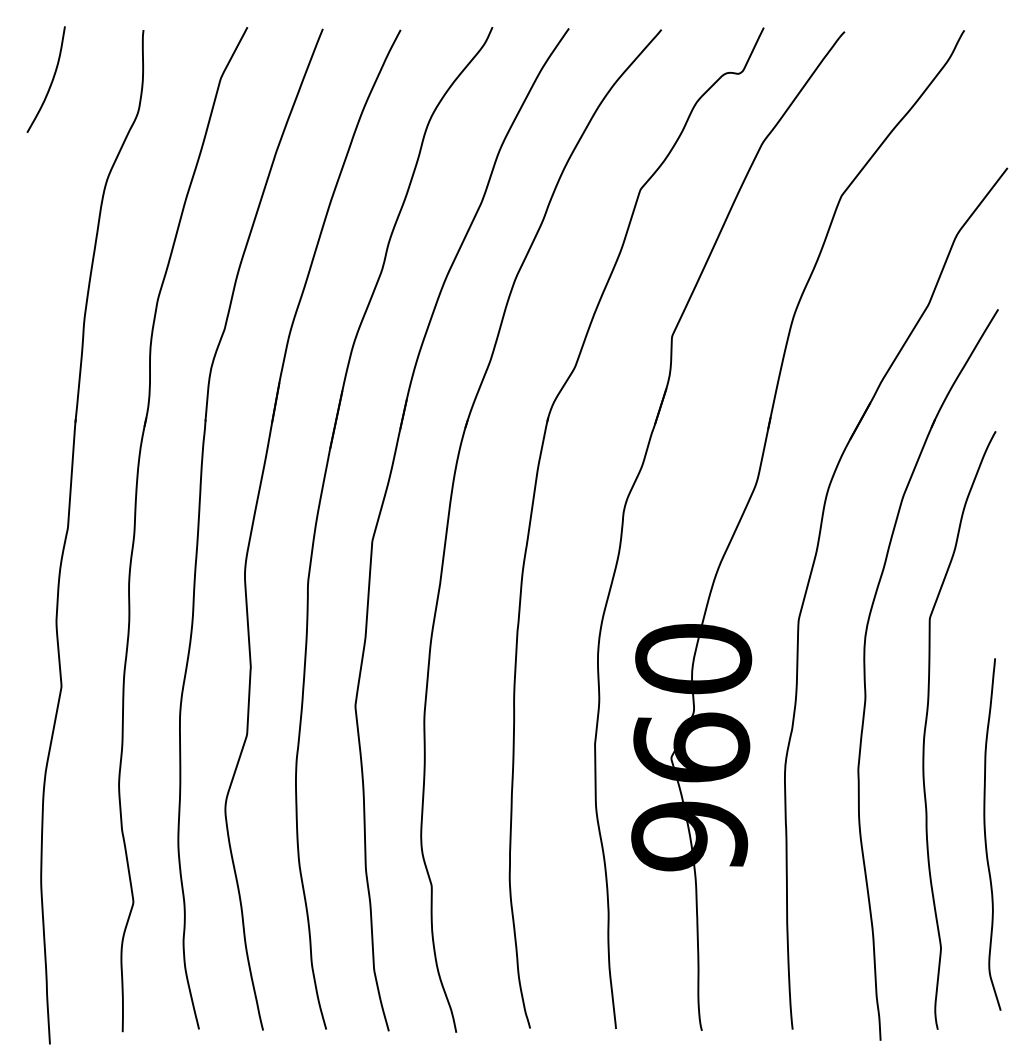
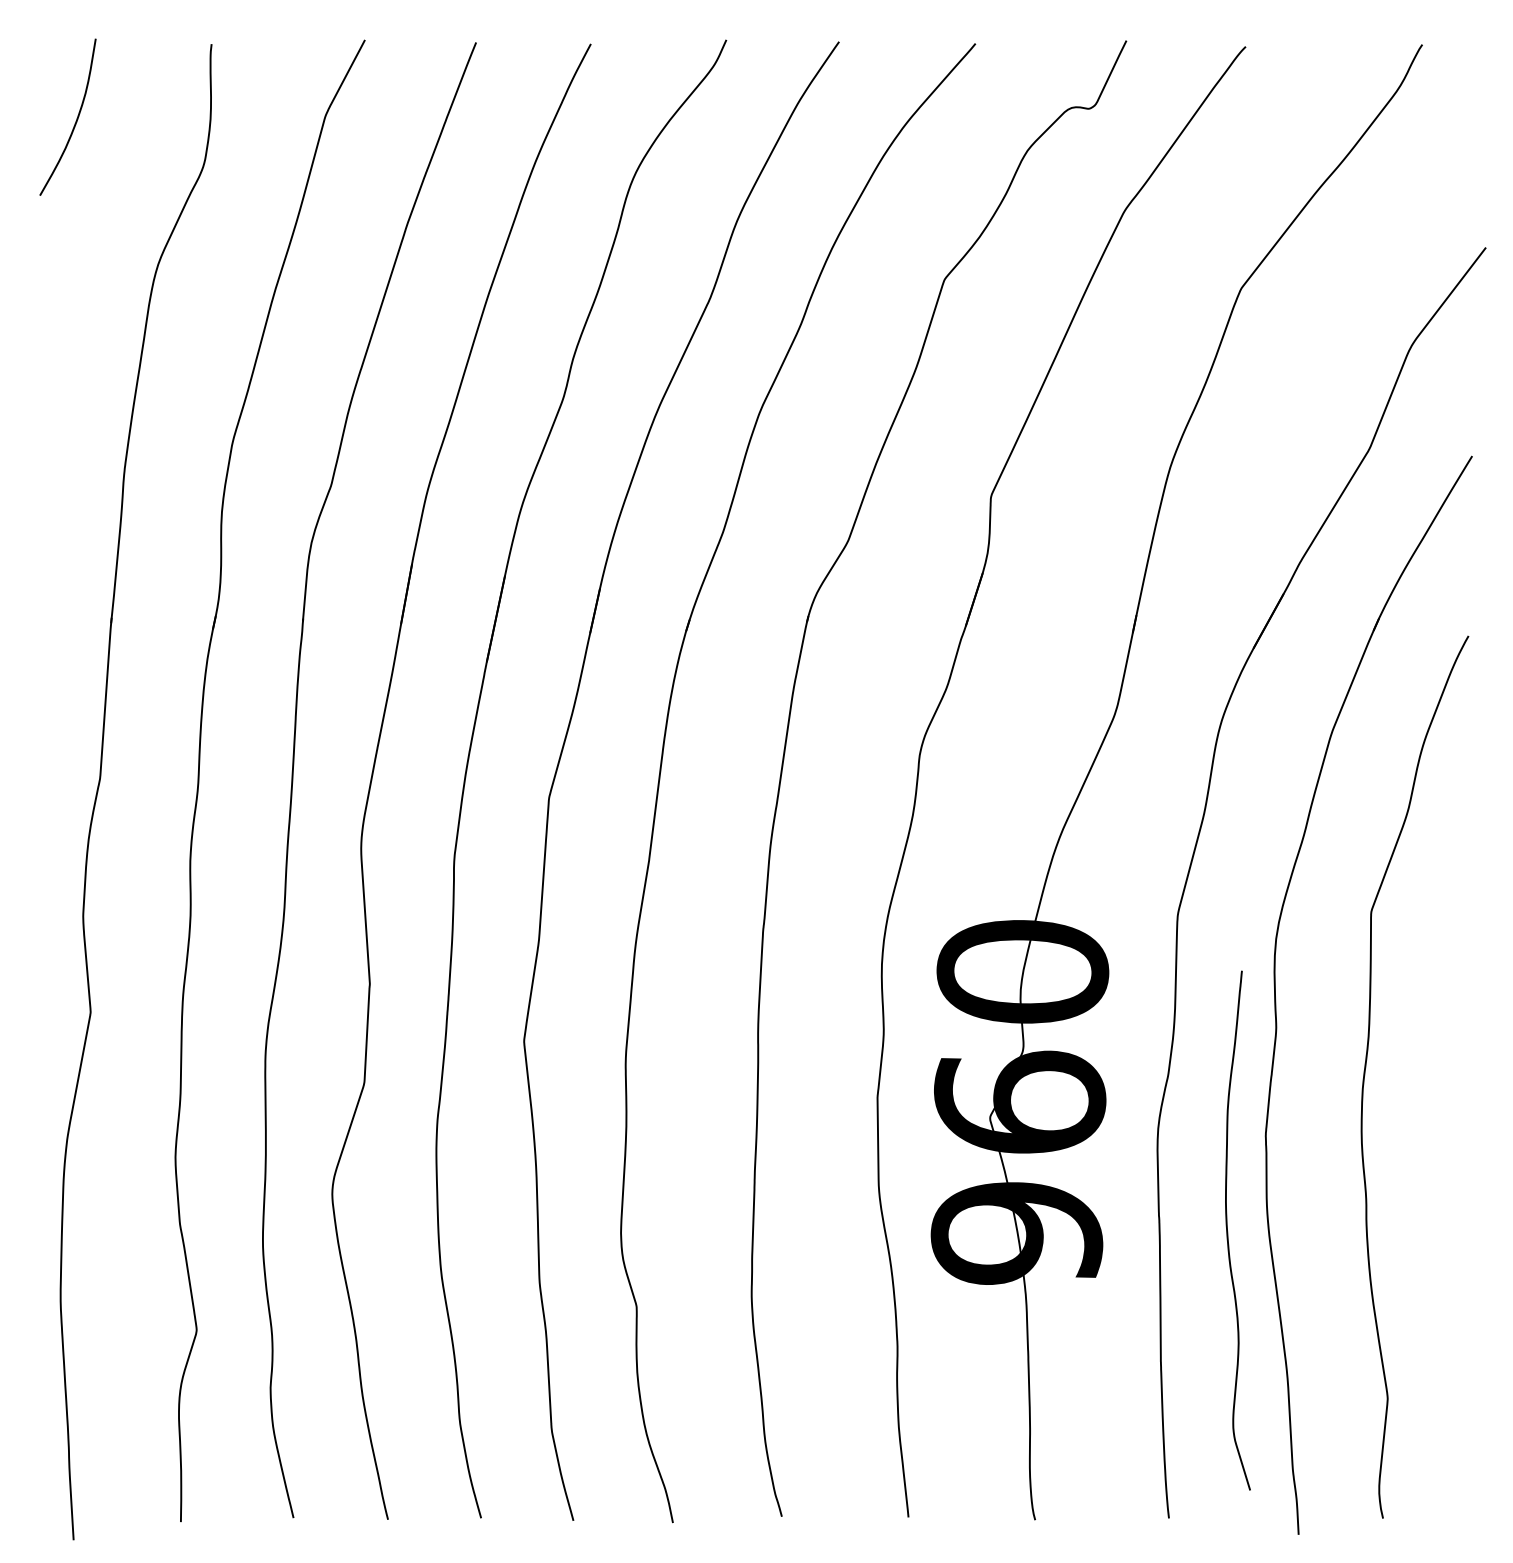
curve: (986, 835) -> (1229, 1232), moved

